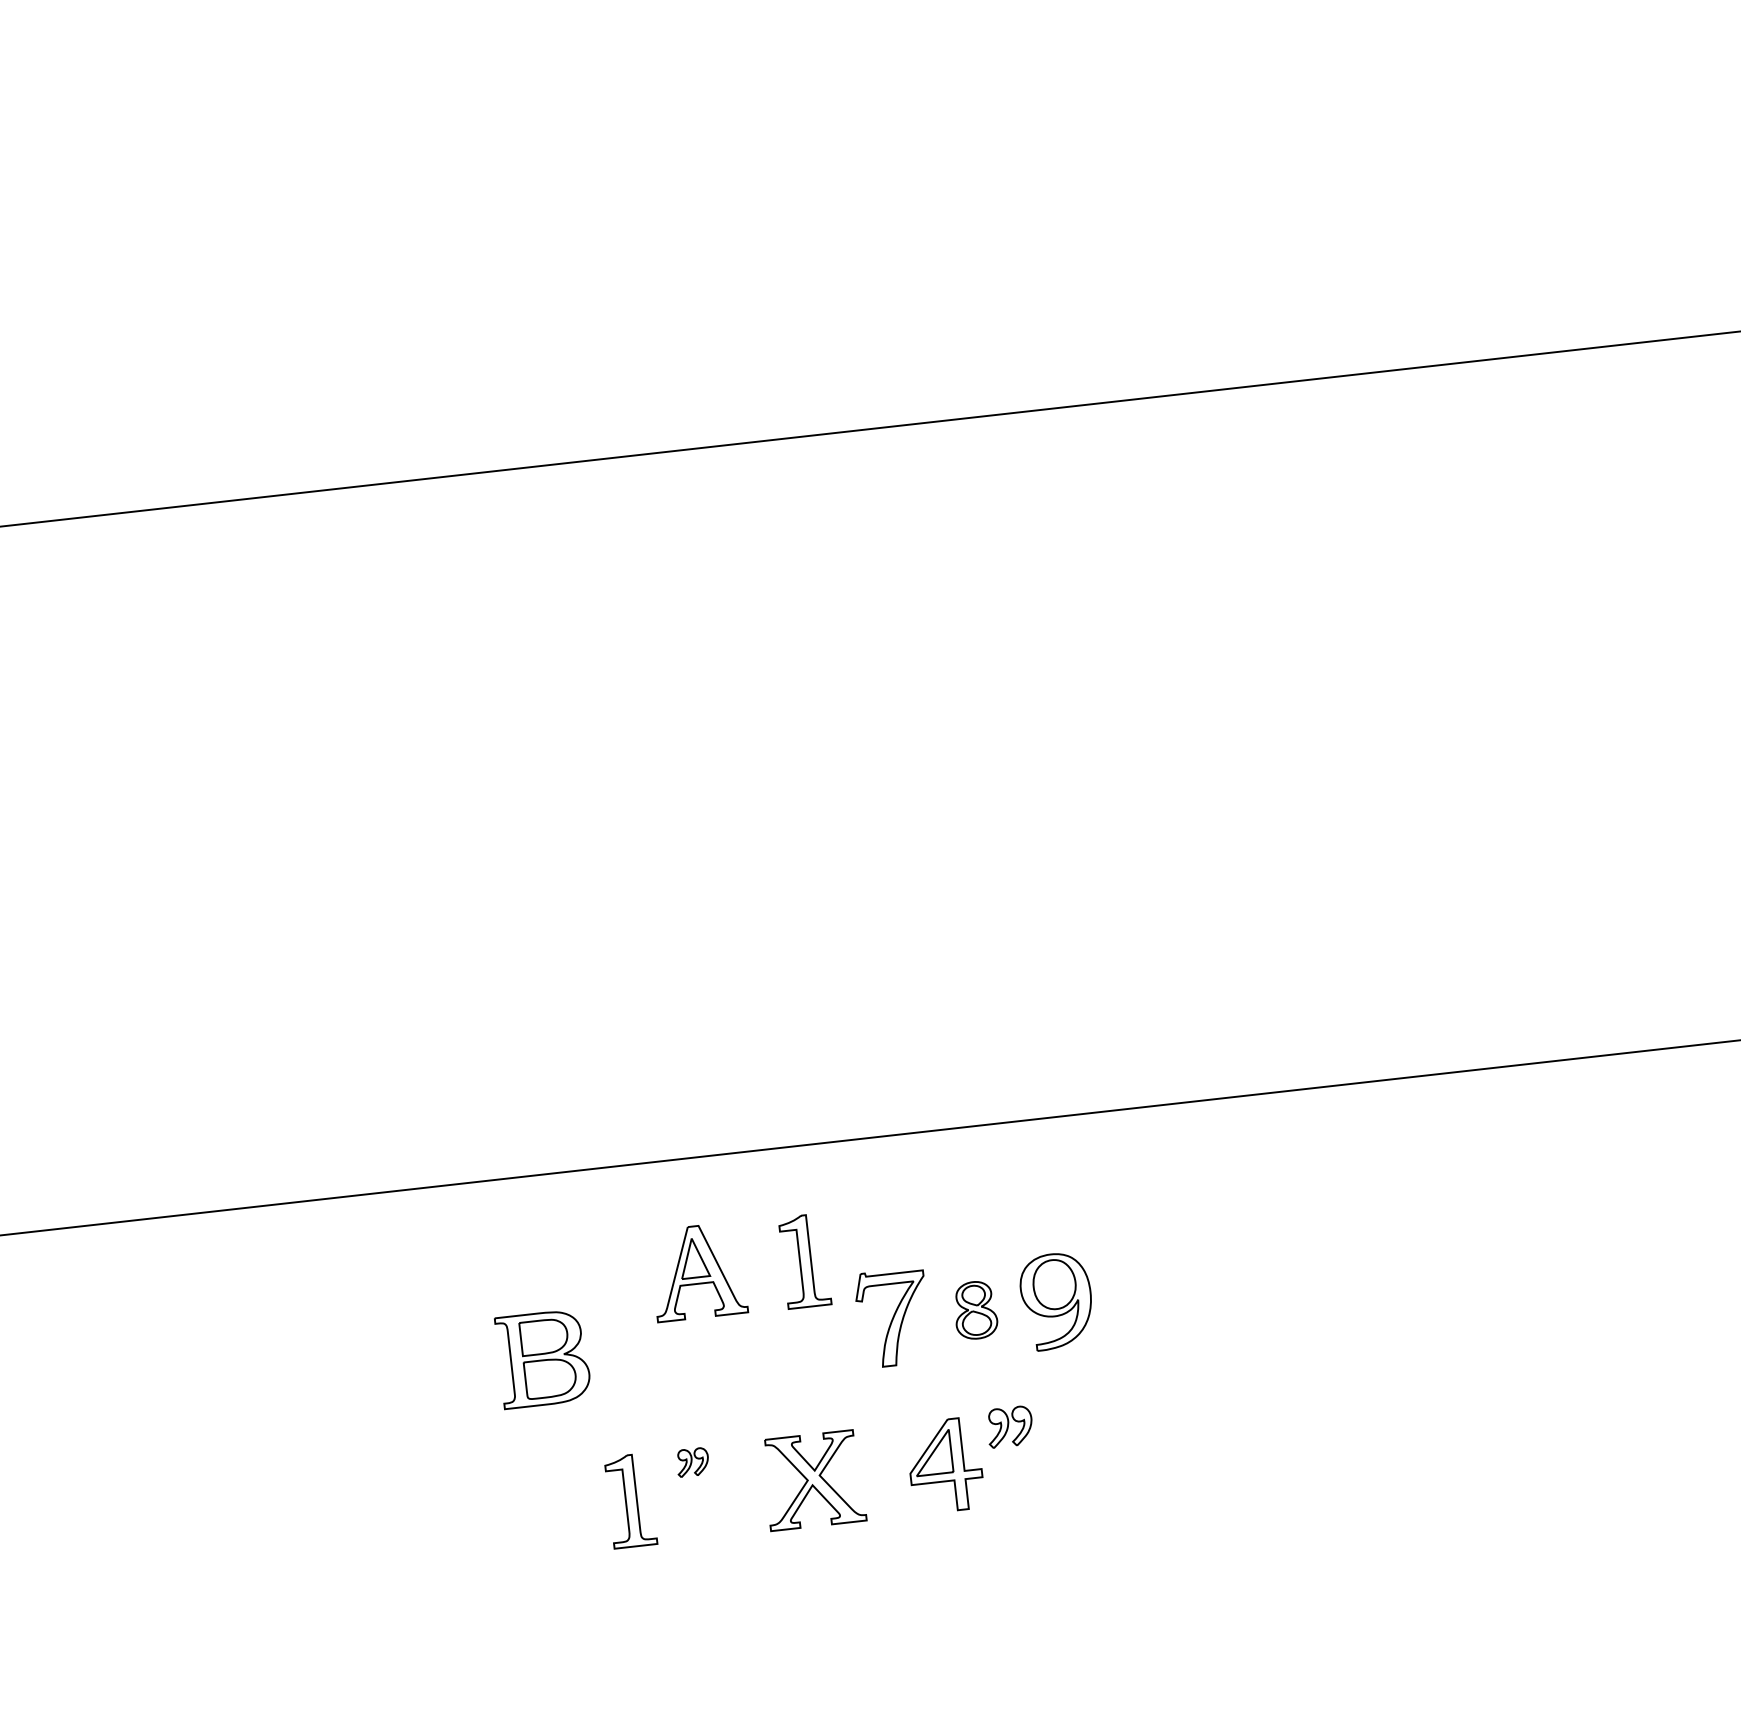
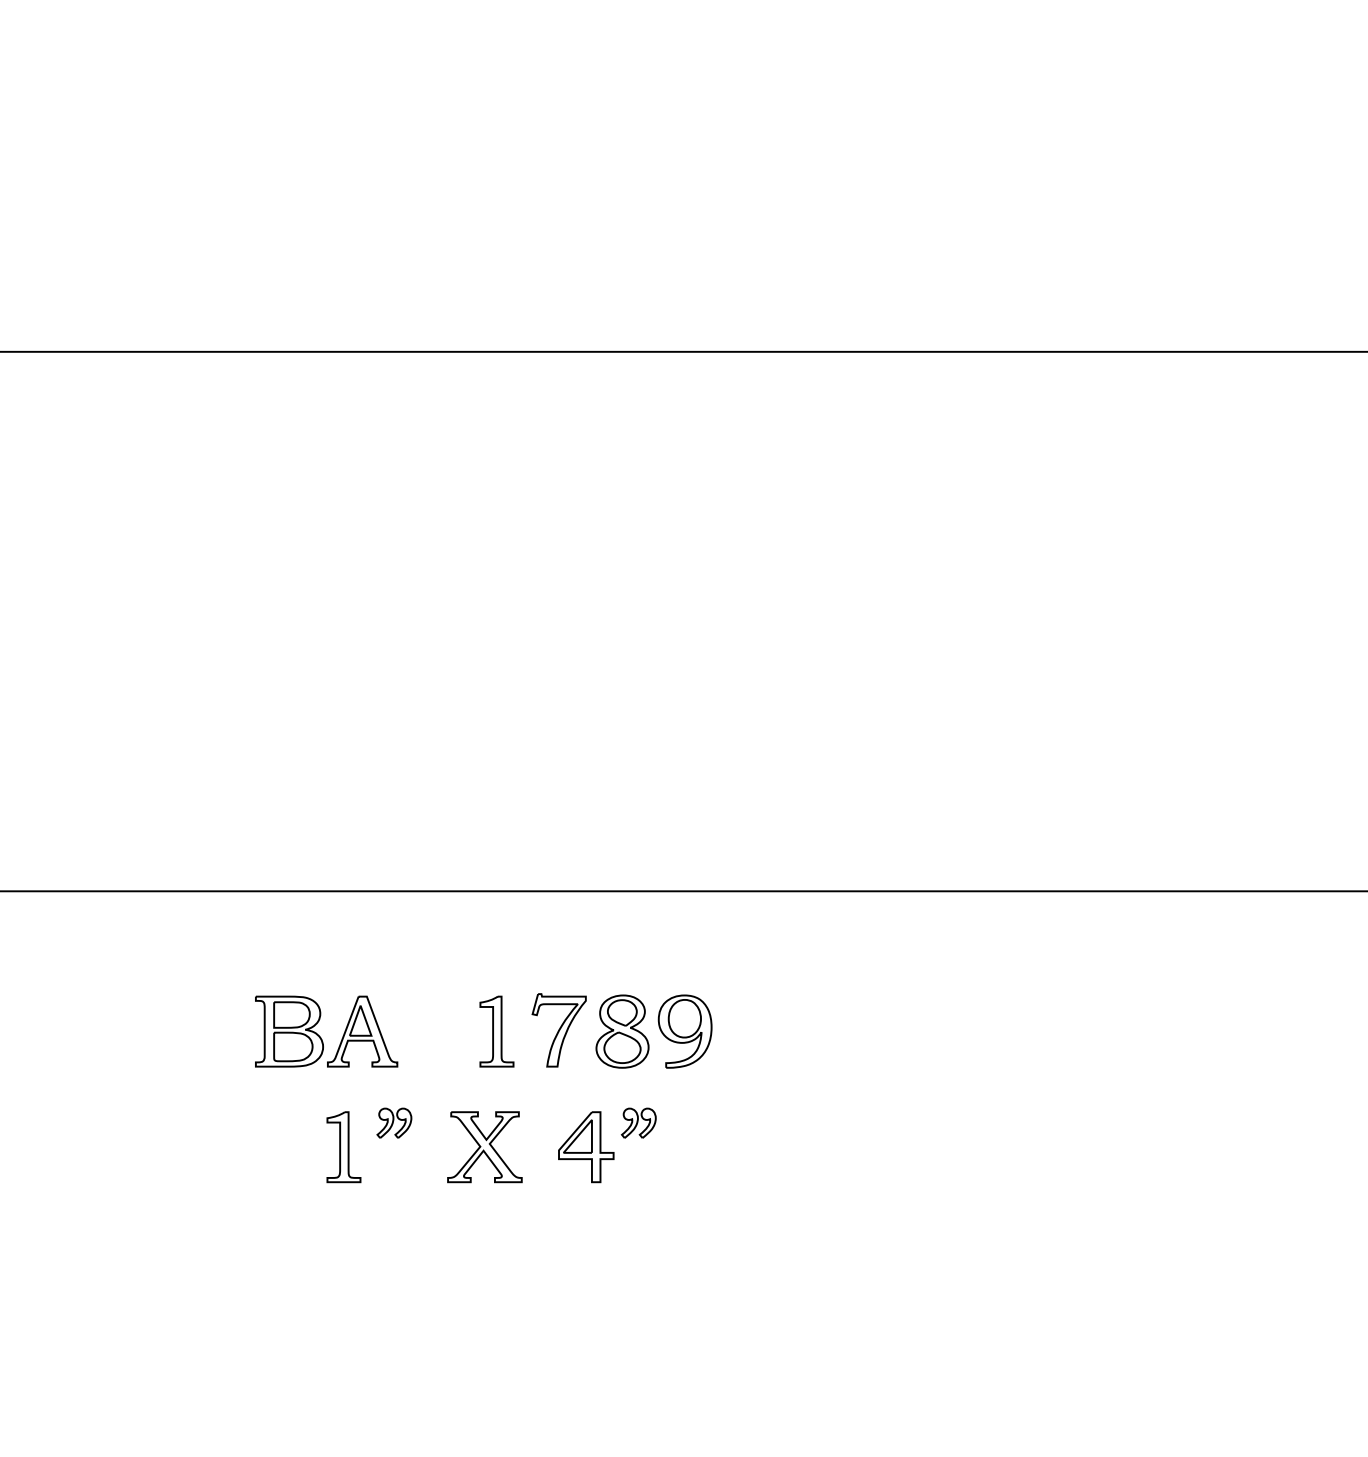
part: (804, 1261) -> (496, 1031), moved
part: (697, 1271) -> (362, 1031), moved
part: (975, 1310) -> (622, 1031), size x1.67
part: (692, 1461) -> (394, 1122), size x1.43

